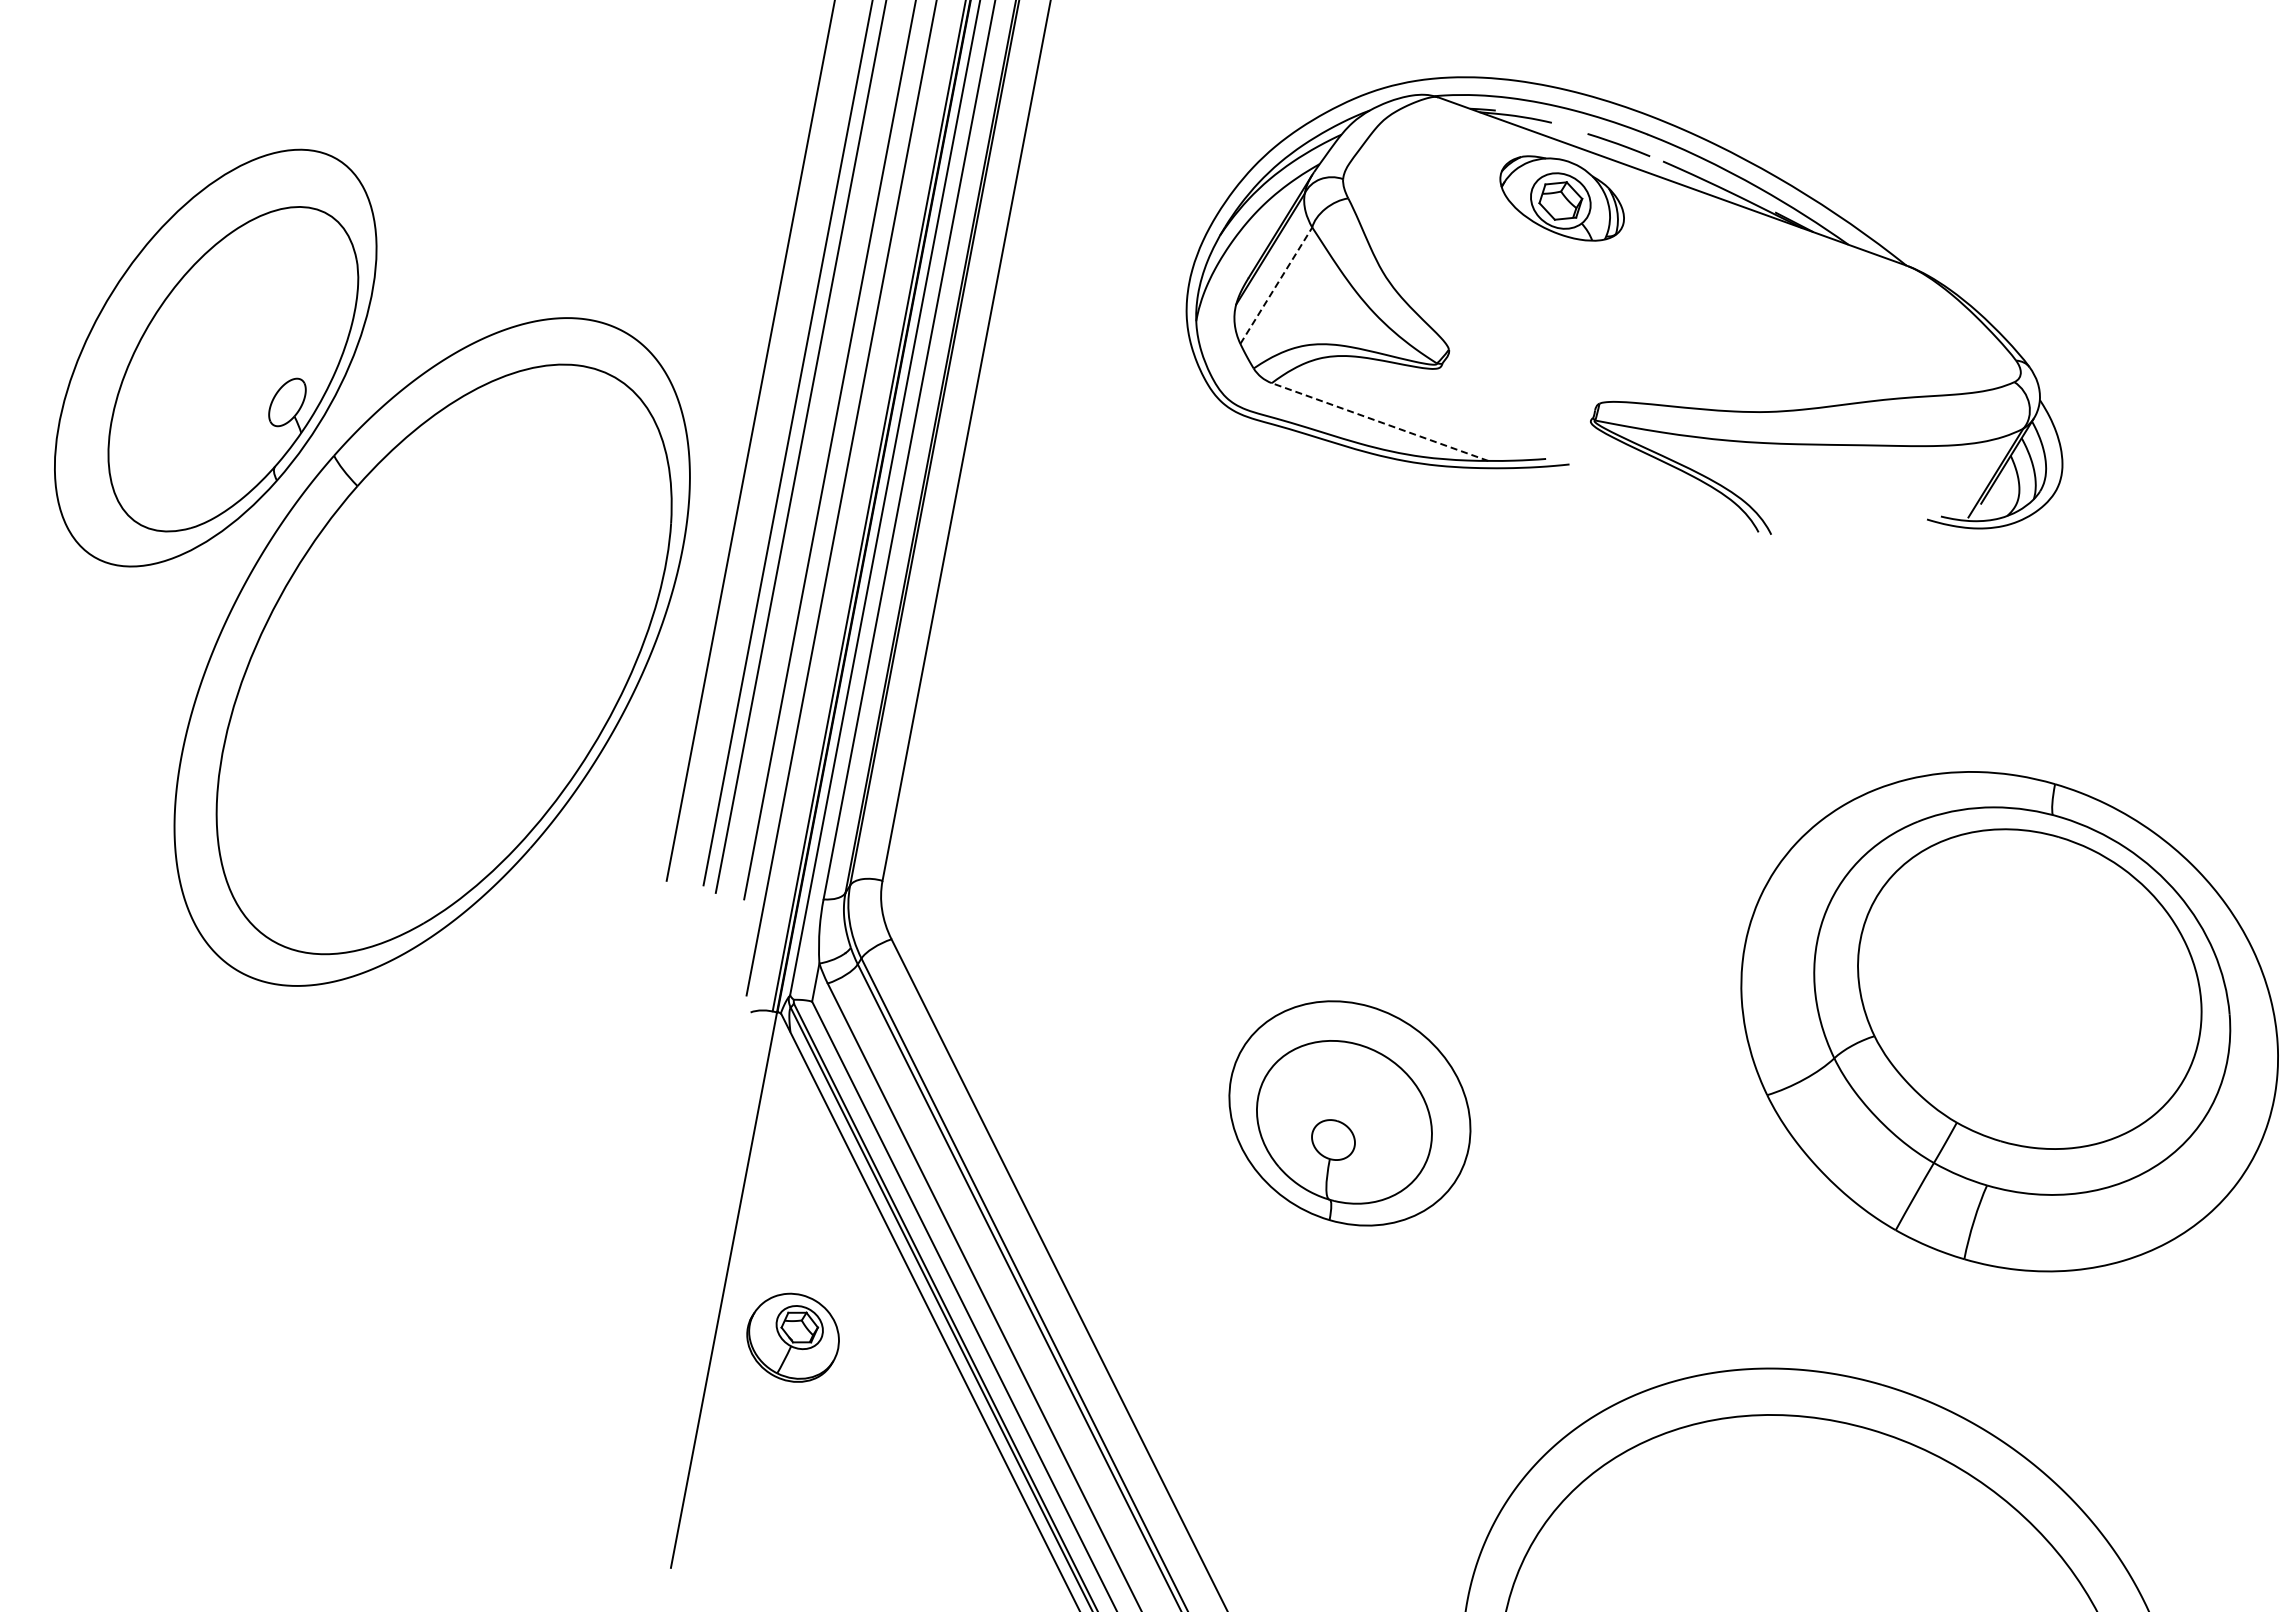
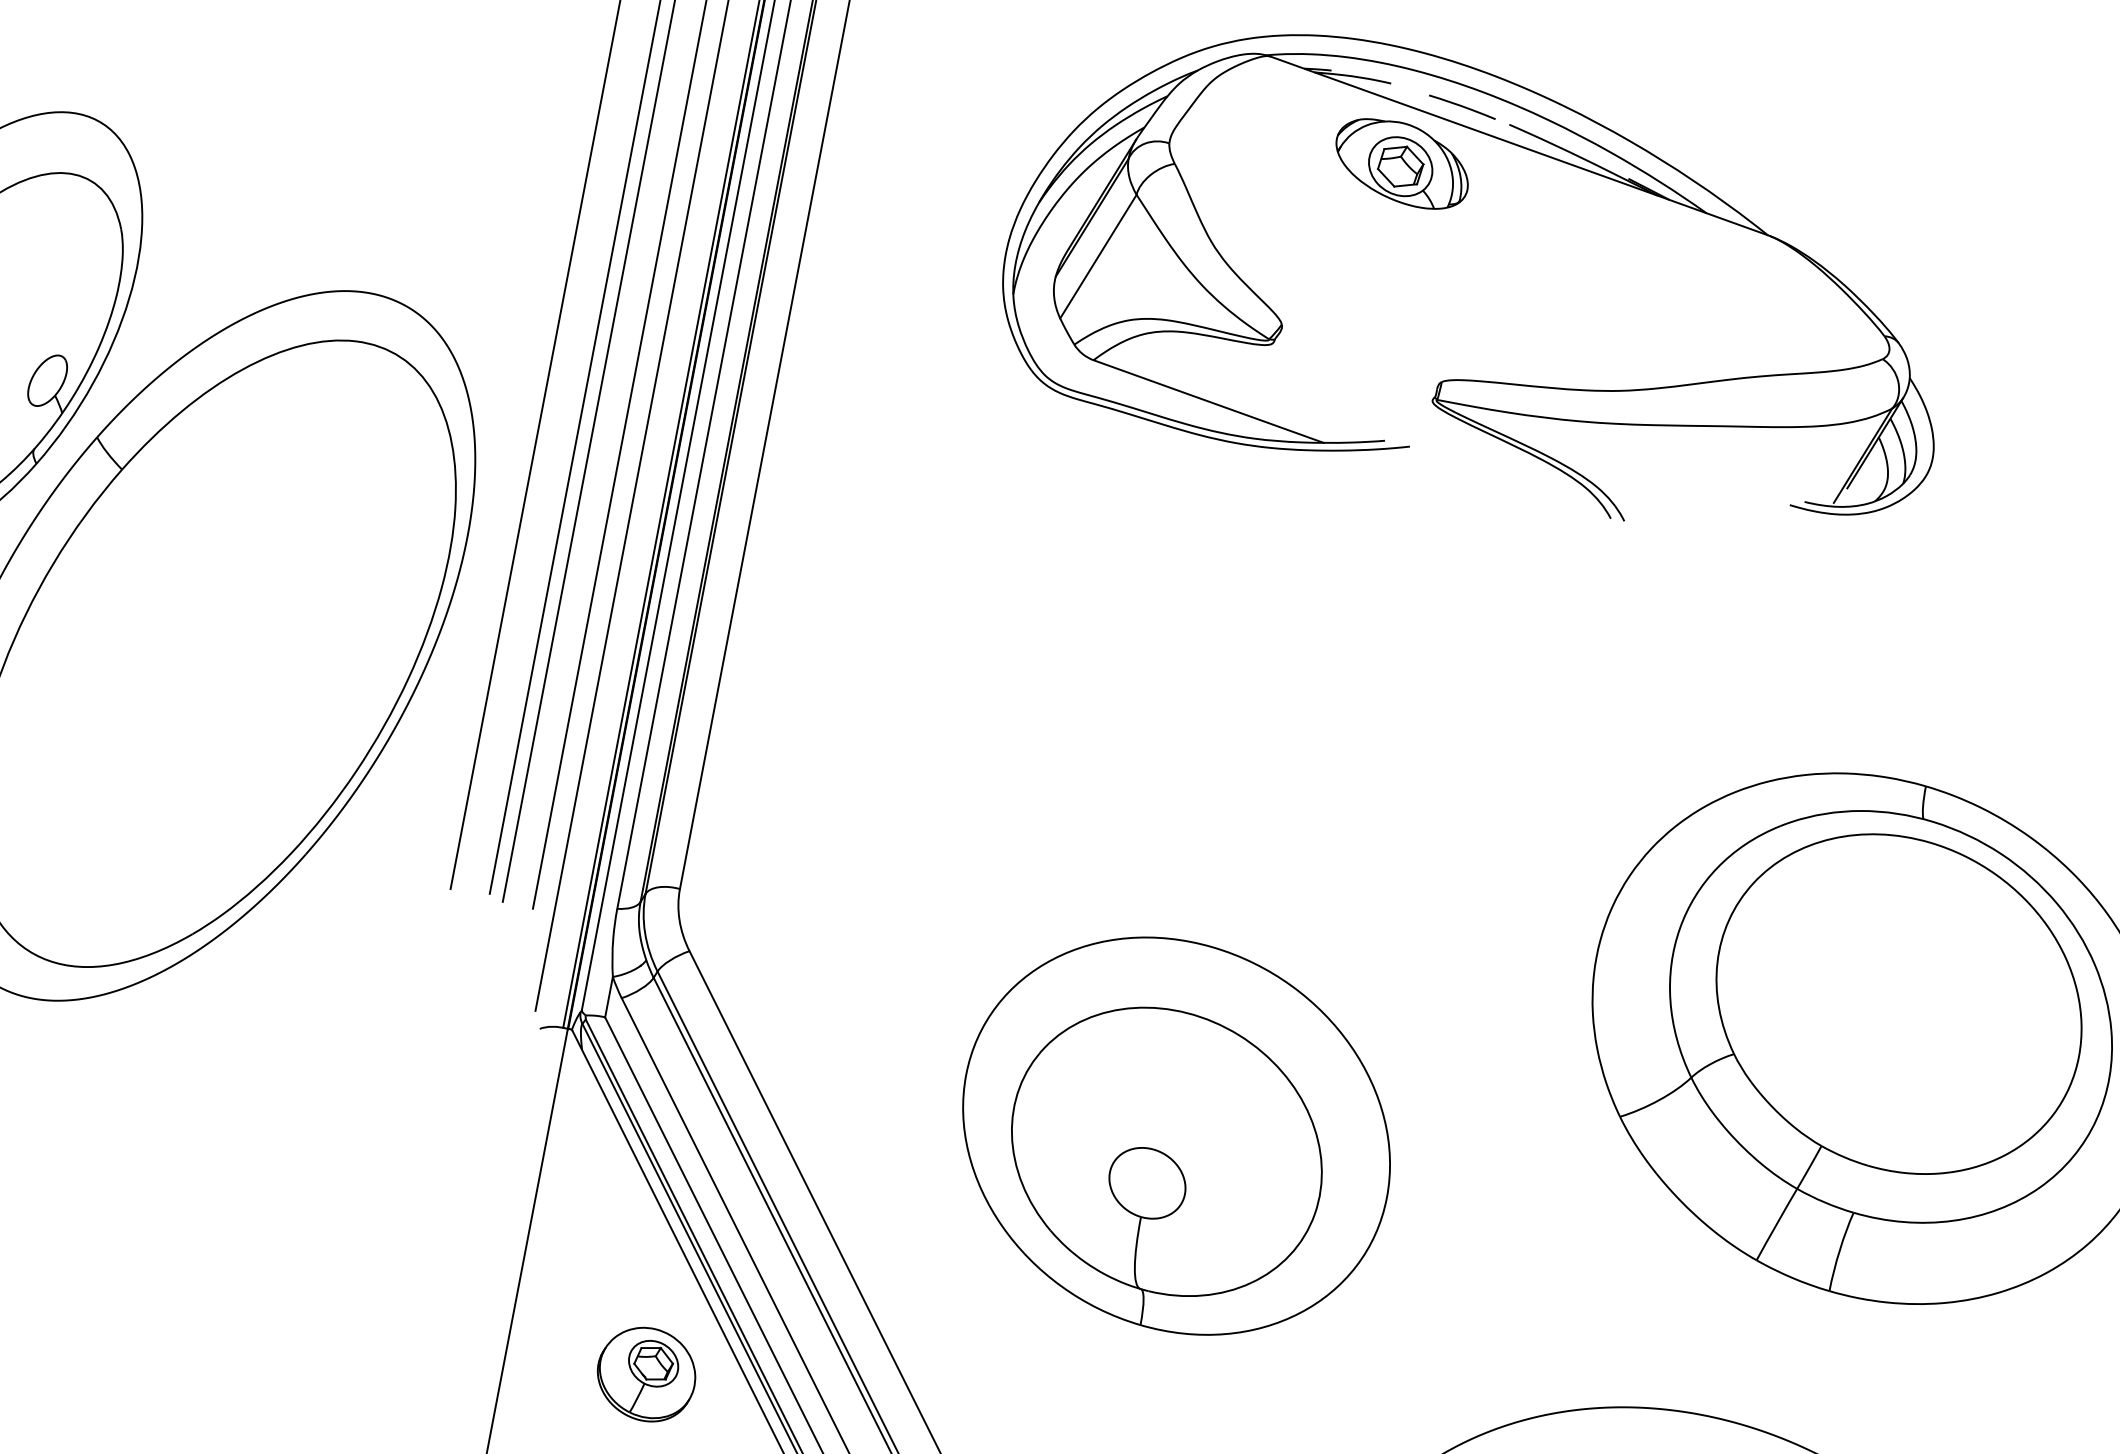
line: (1276, 285) -> (1098, 256), dashed -> solid
line: (1379, 421) -> (1208, 400), dashed -> solid
part: (1349, 1113) -> (1176, 1136), size x1.67
part: (792, 1337) -> (645, 1374), moved

